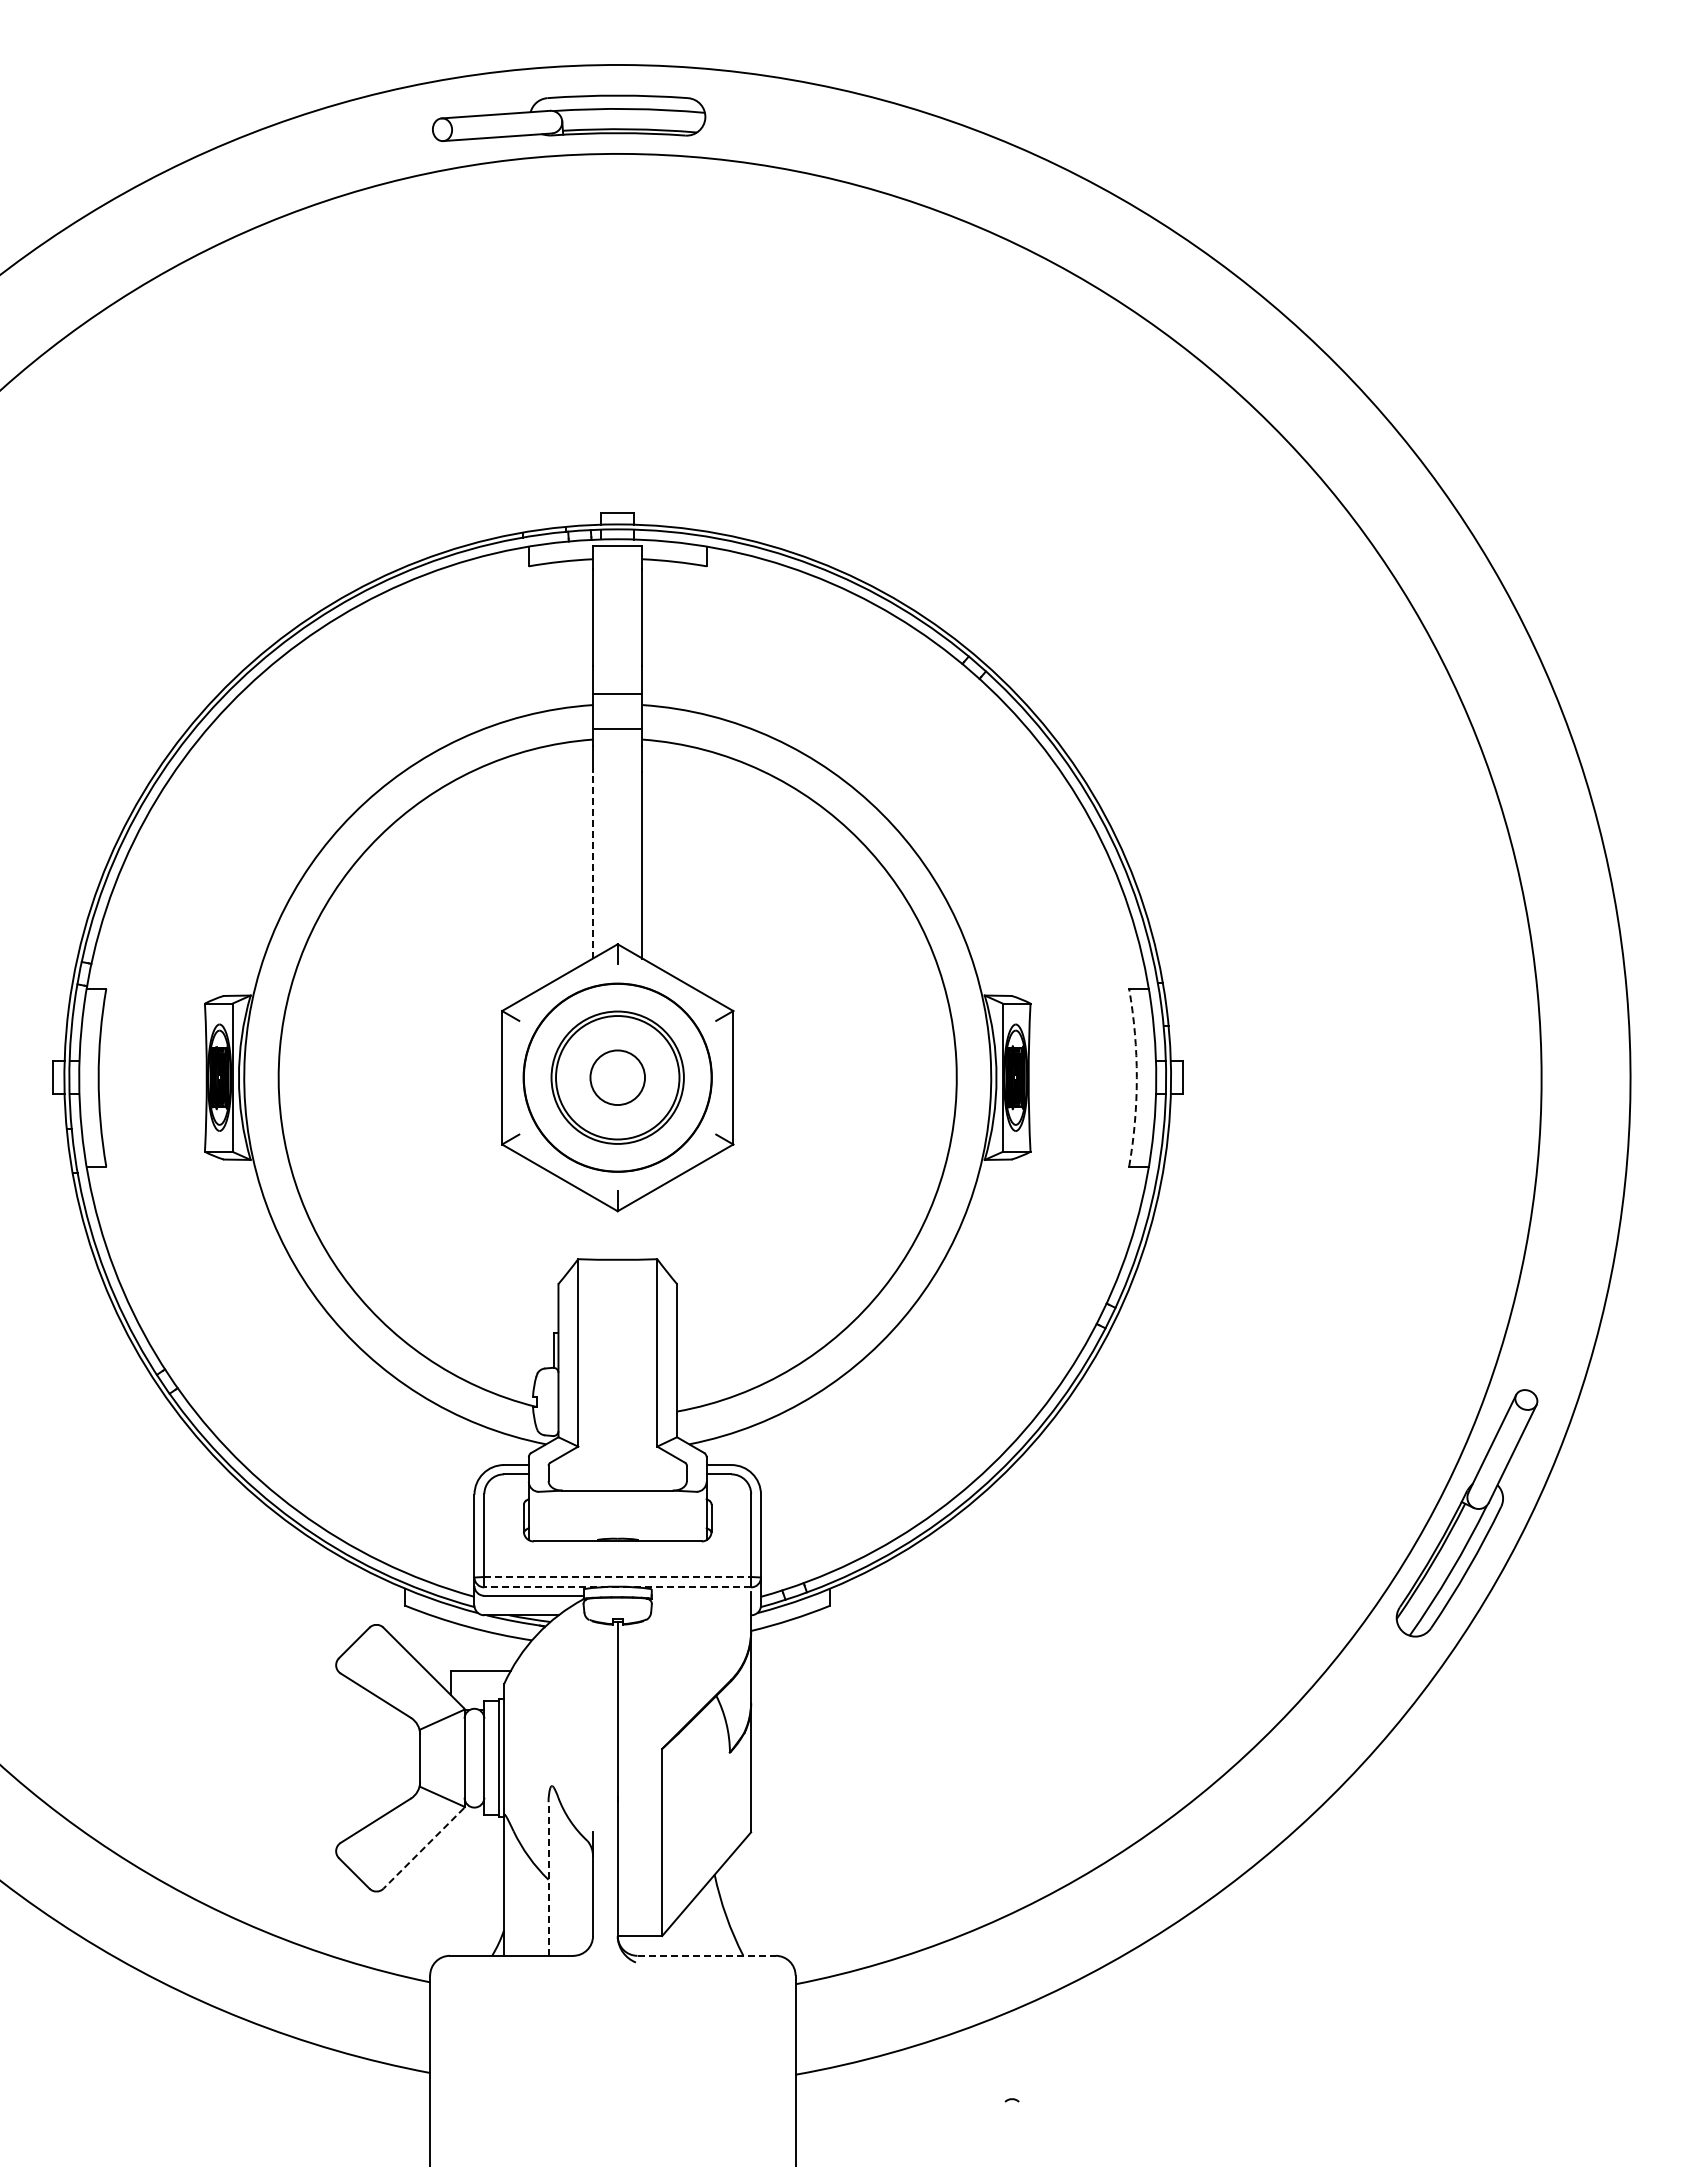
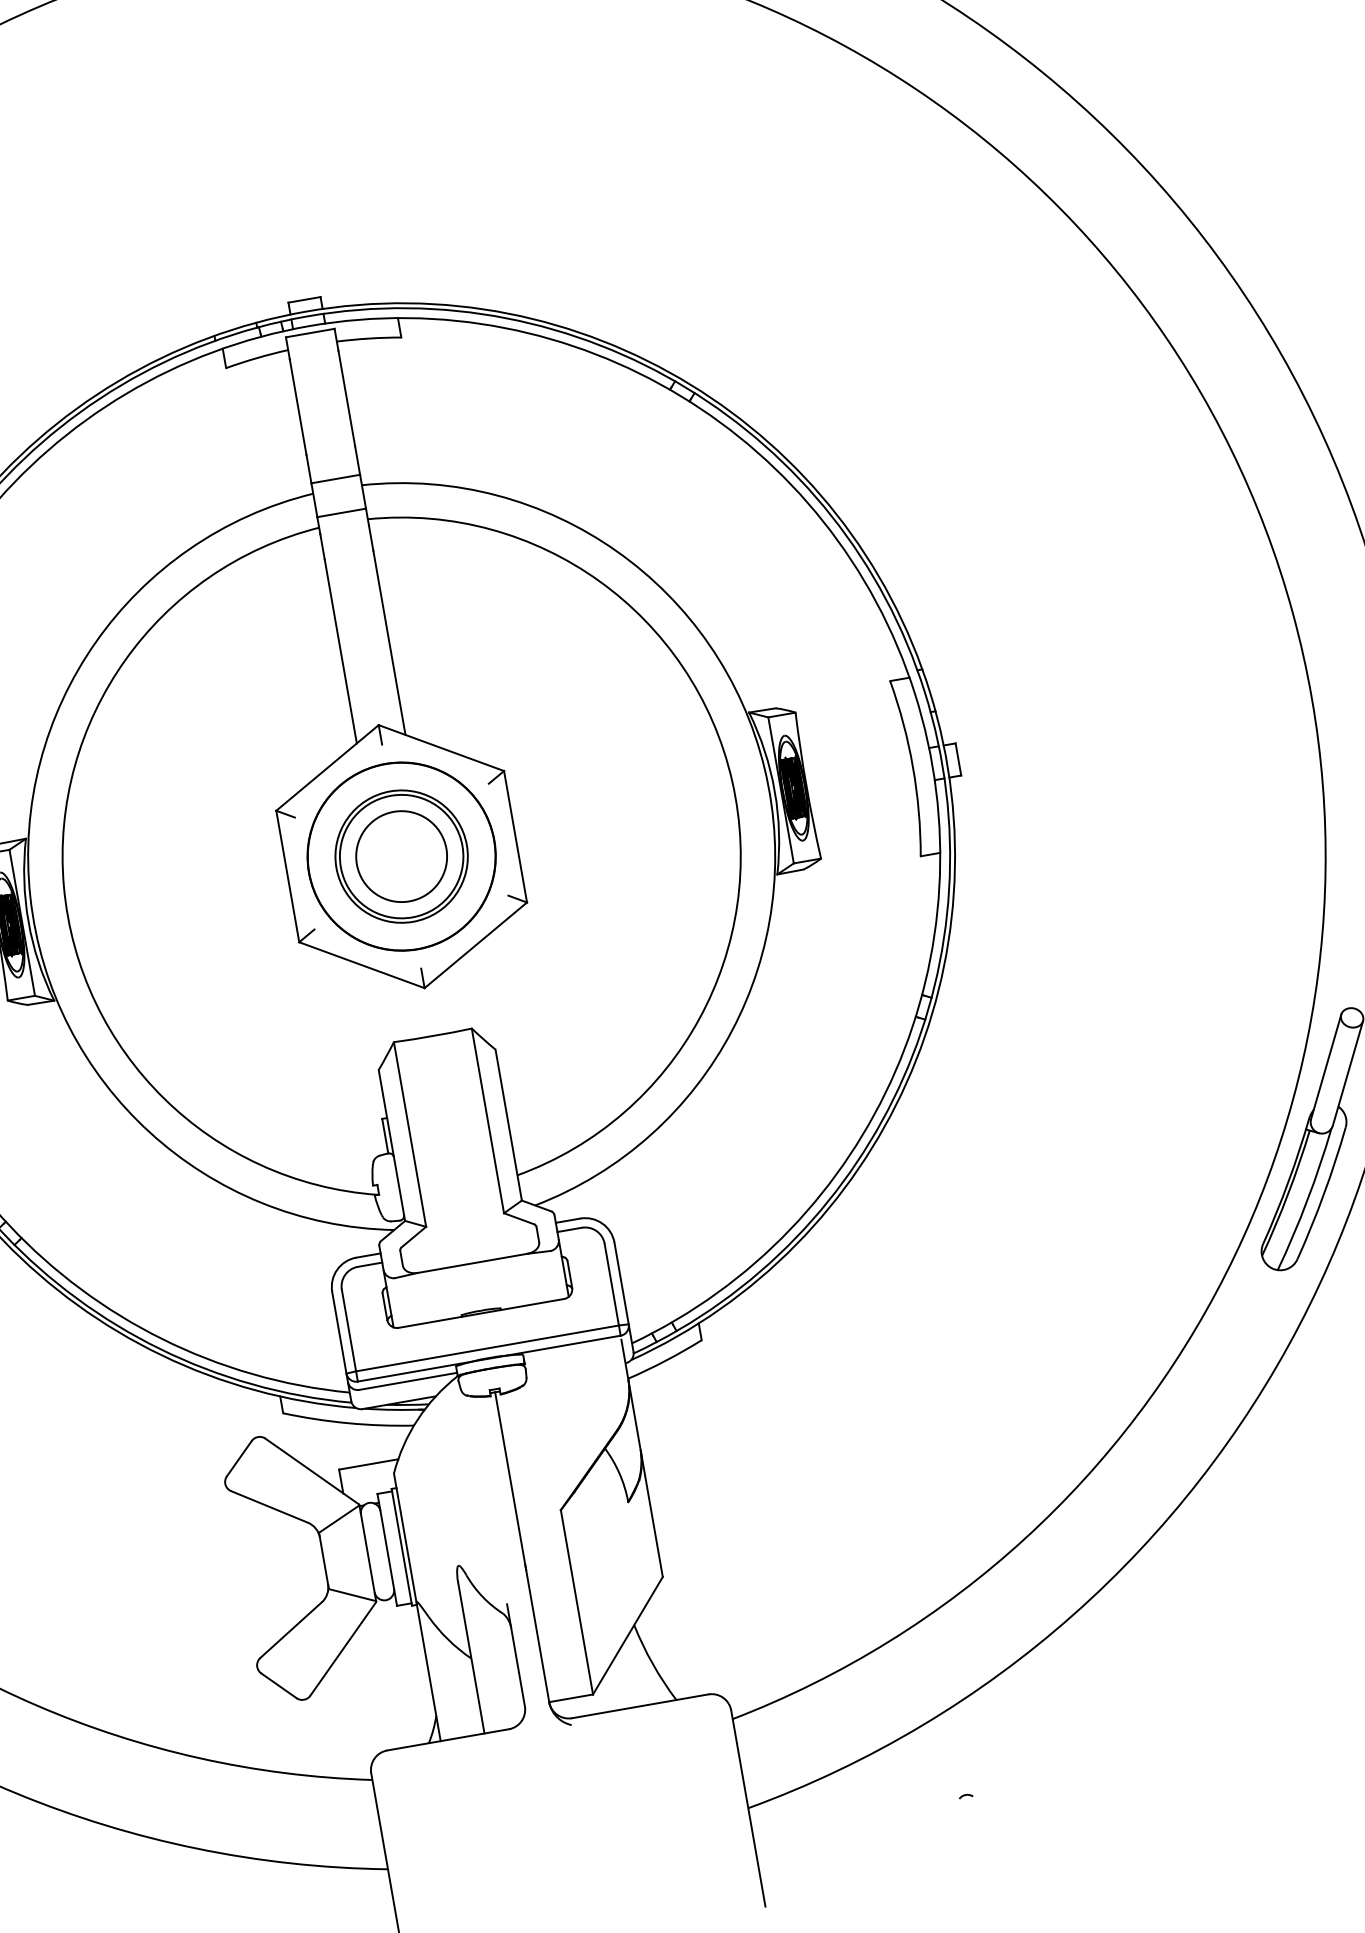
line: (593, 864) -> (341, 650), dashed -> solid
circle: (617, 1077) -> (401, 856), size x1.67
arc: (1136, 1077) -> (912, 767), dashed -> solid
line: (618, 1576) -> (488, 1347), dashed -> solid
line: (617, 1587) -> (489, 1358), dashed -> solid
line: (423, 1848) -> (342, 1649), dashed -> solid
line: (548, 1878) -> (471, 1657), dashed -> solid
line: (707, 1955) -> (641, 1705), dashed -> solid

